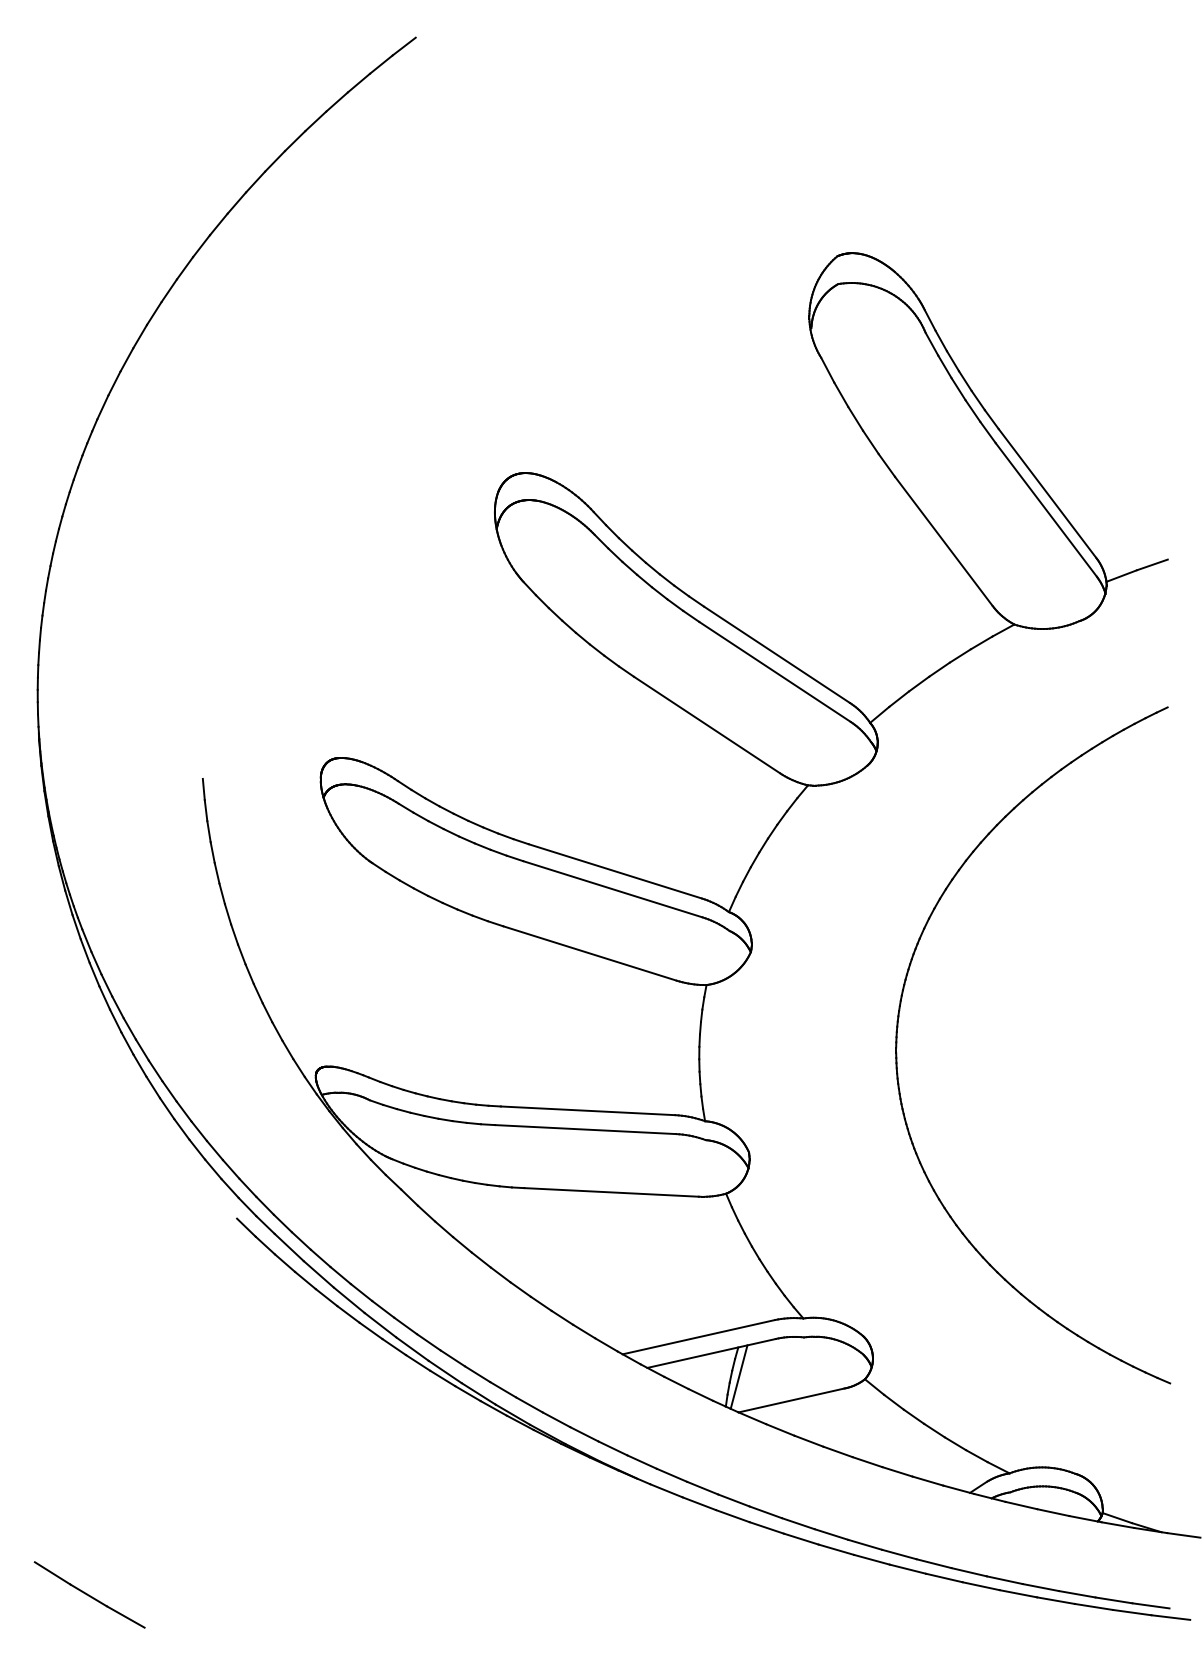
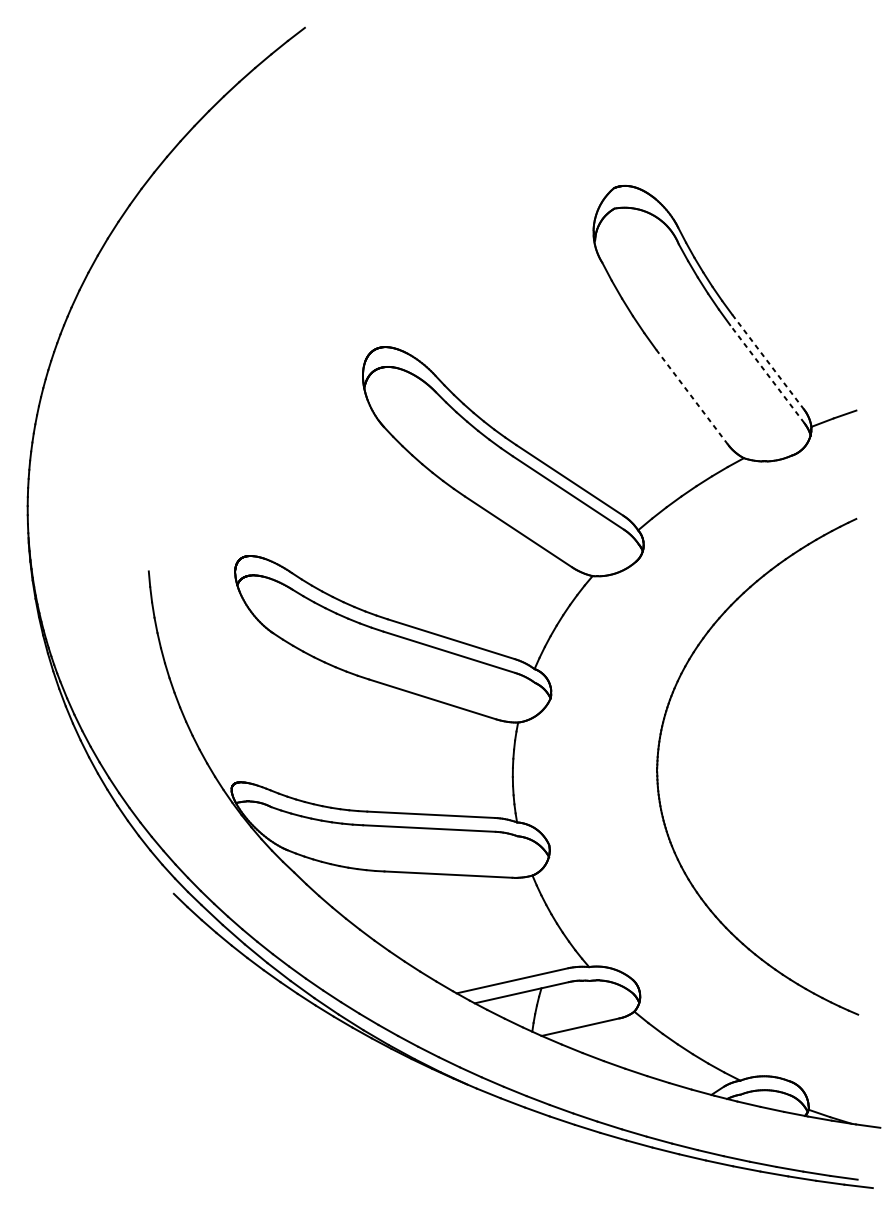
line: (1047, 493) -> (768, 362), solid -> dashed
line: (1046, 509) -> (767, 373), solid -> dashed
line: (943, 541) -> (691, 397), solid -> dashed
line: (738, 1376) -> (541, 1009), removed
part: (89, 1594) -> (65, 1169), removed

